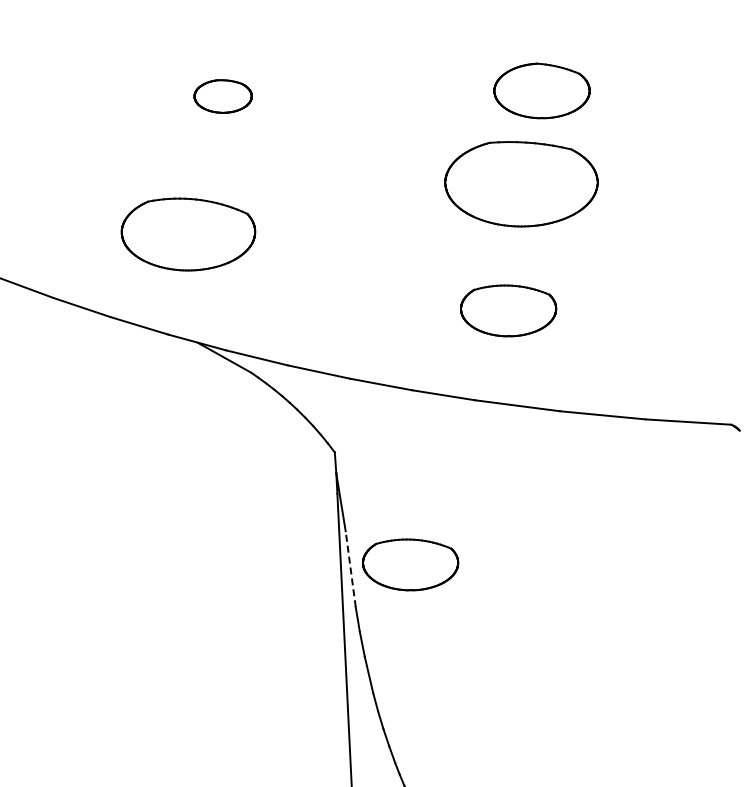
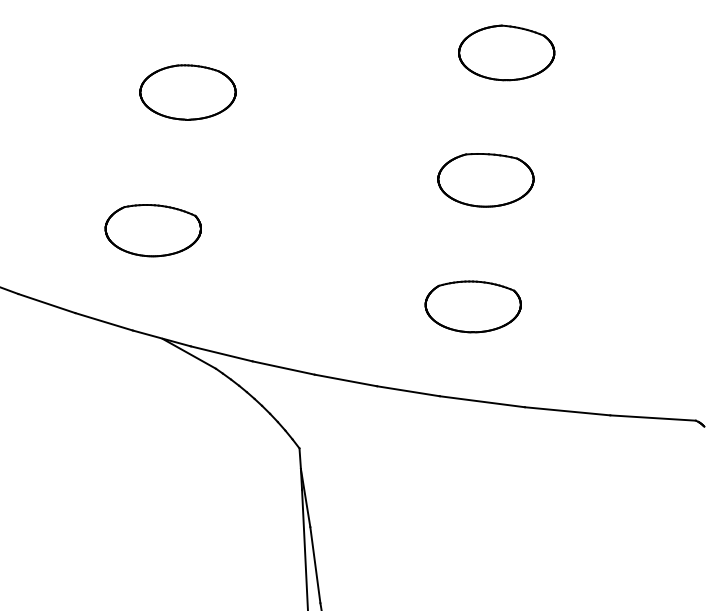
part: (541, 90) -> (506, 52), moved
part: (222, 96) -> (187, 92), size x1.67
part: (520, 184) -> (485, 180), size x0.62
part: (188, 234) -> (153, 230), size x0.71
part: (410, 564) -> (375, 560), removed
line: (350, 568) -> (315, 564), dashed -> solid

